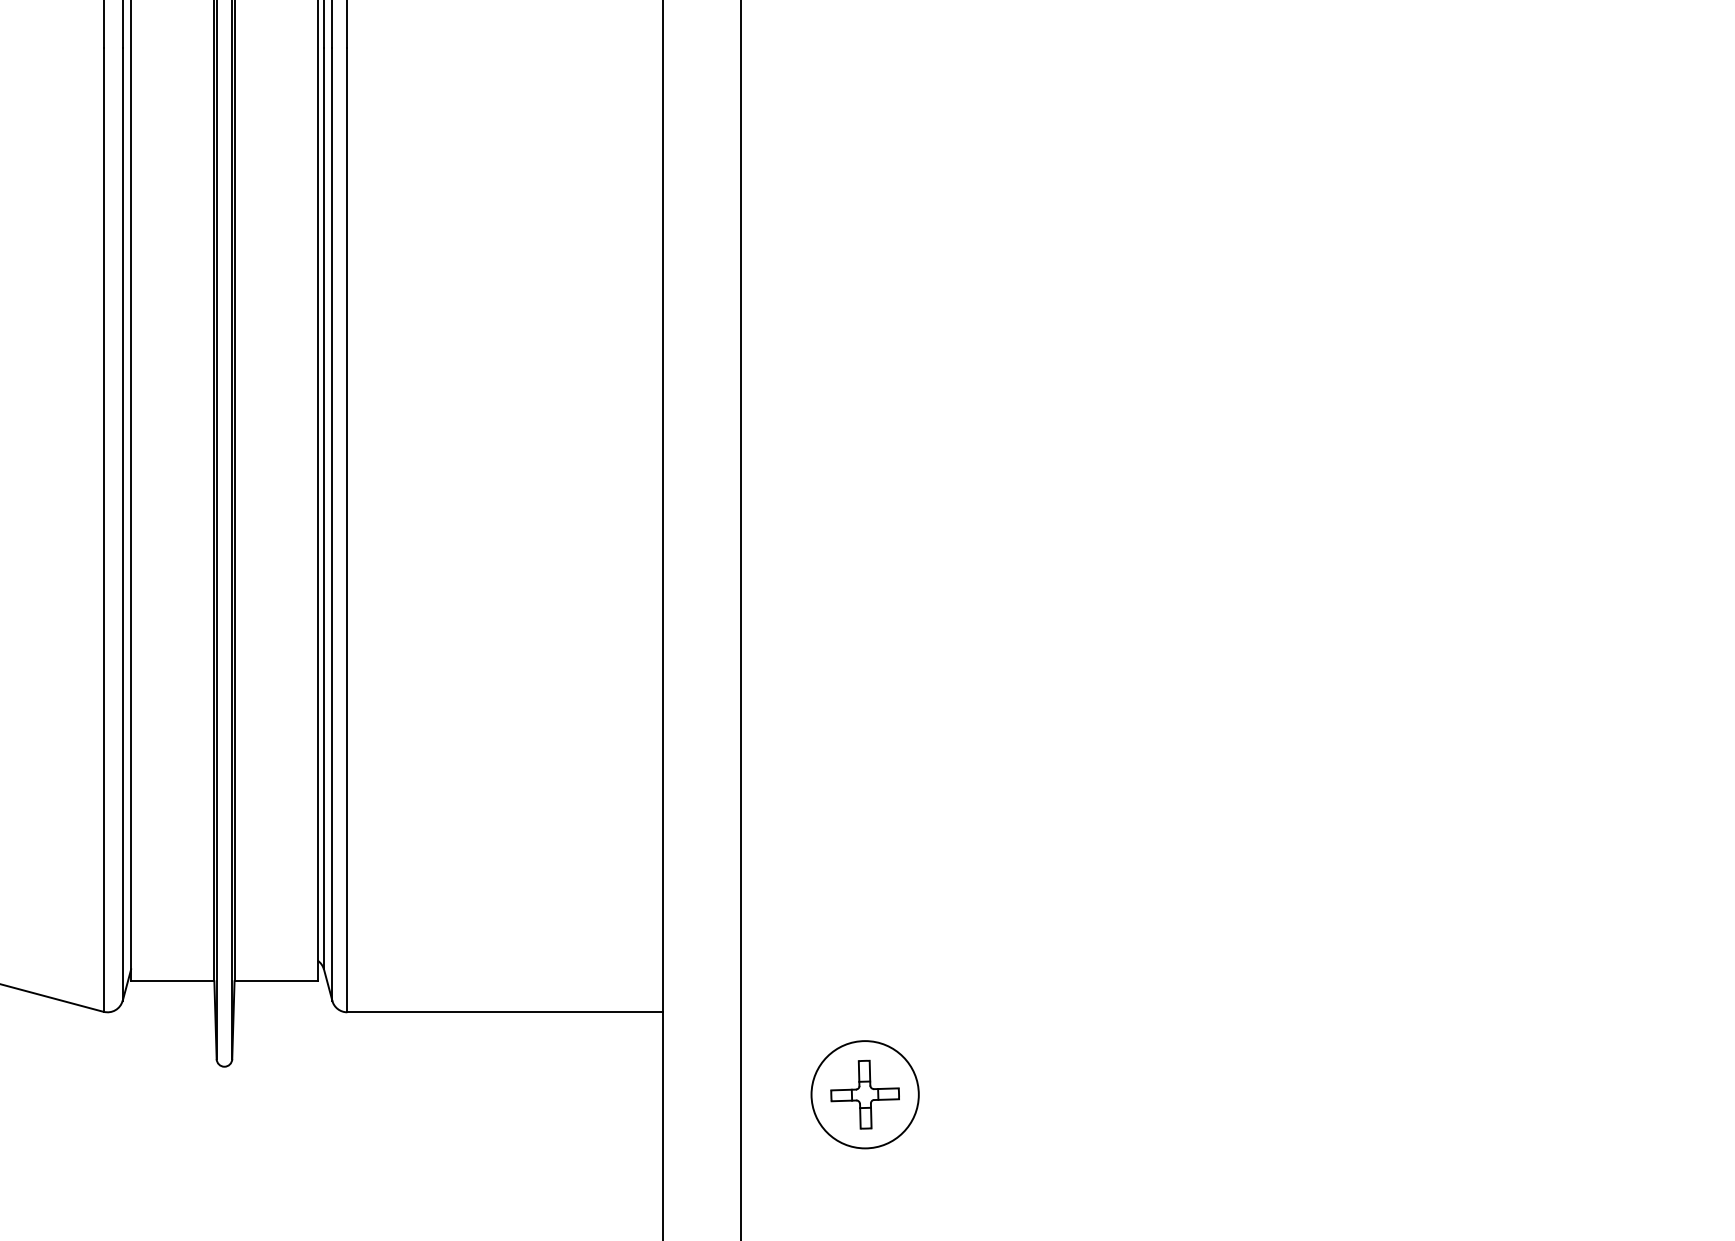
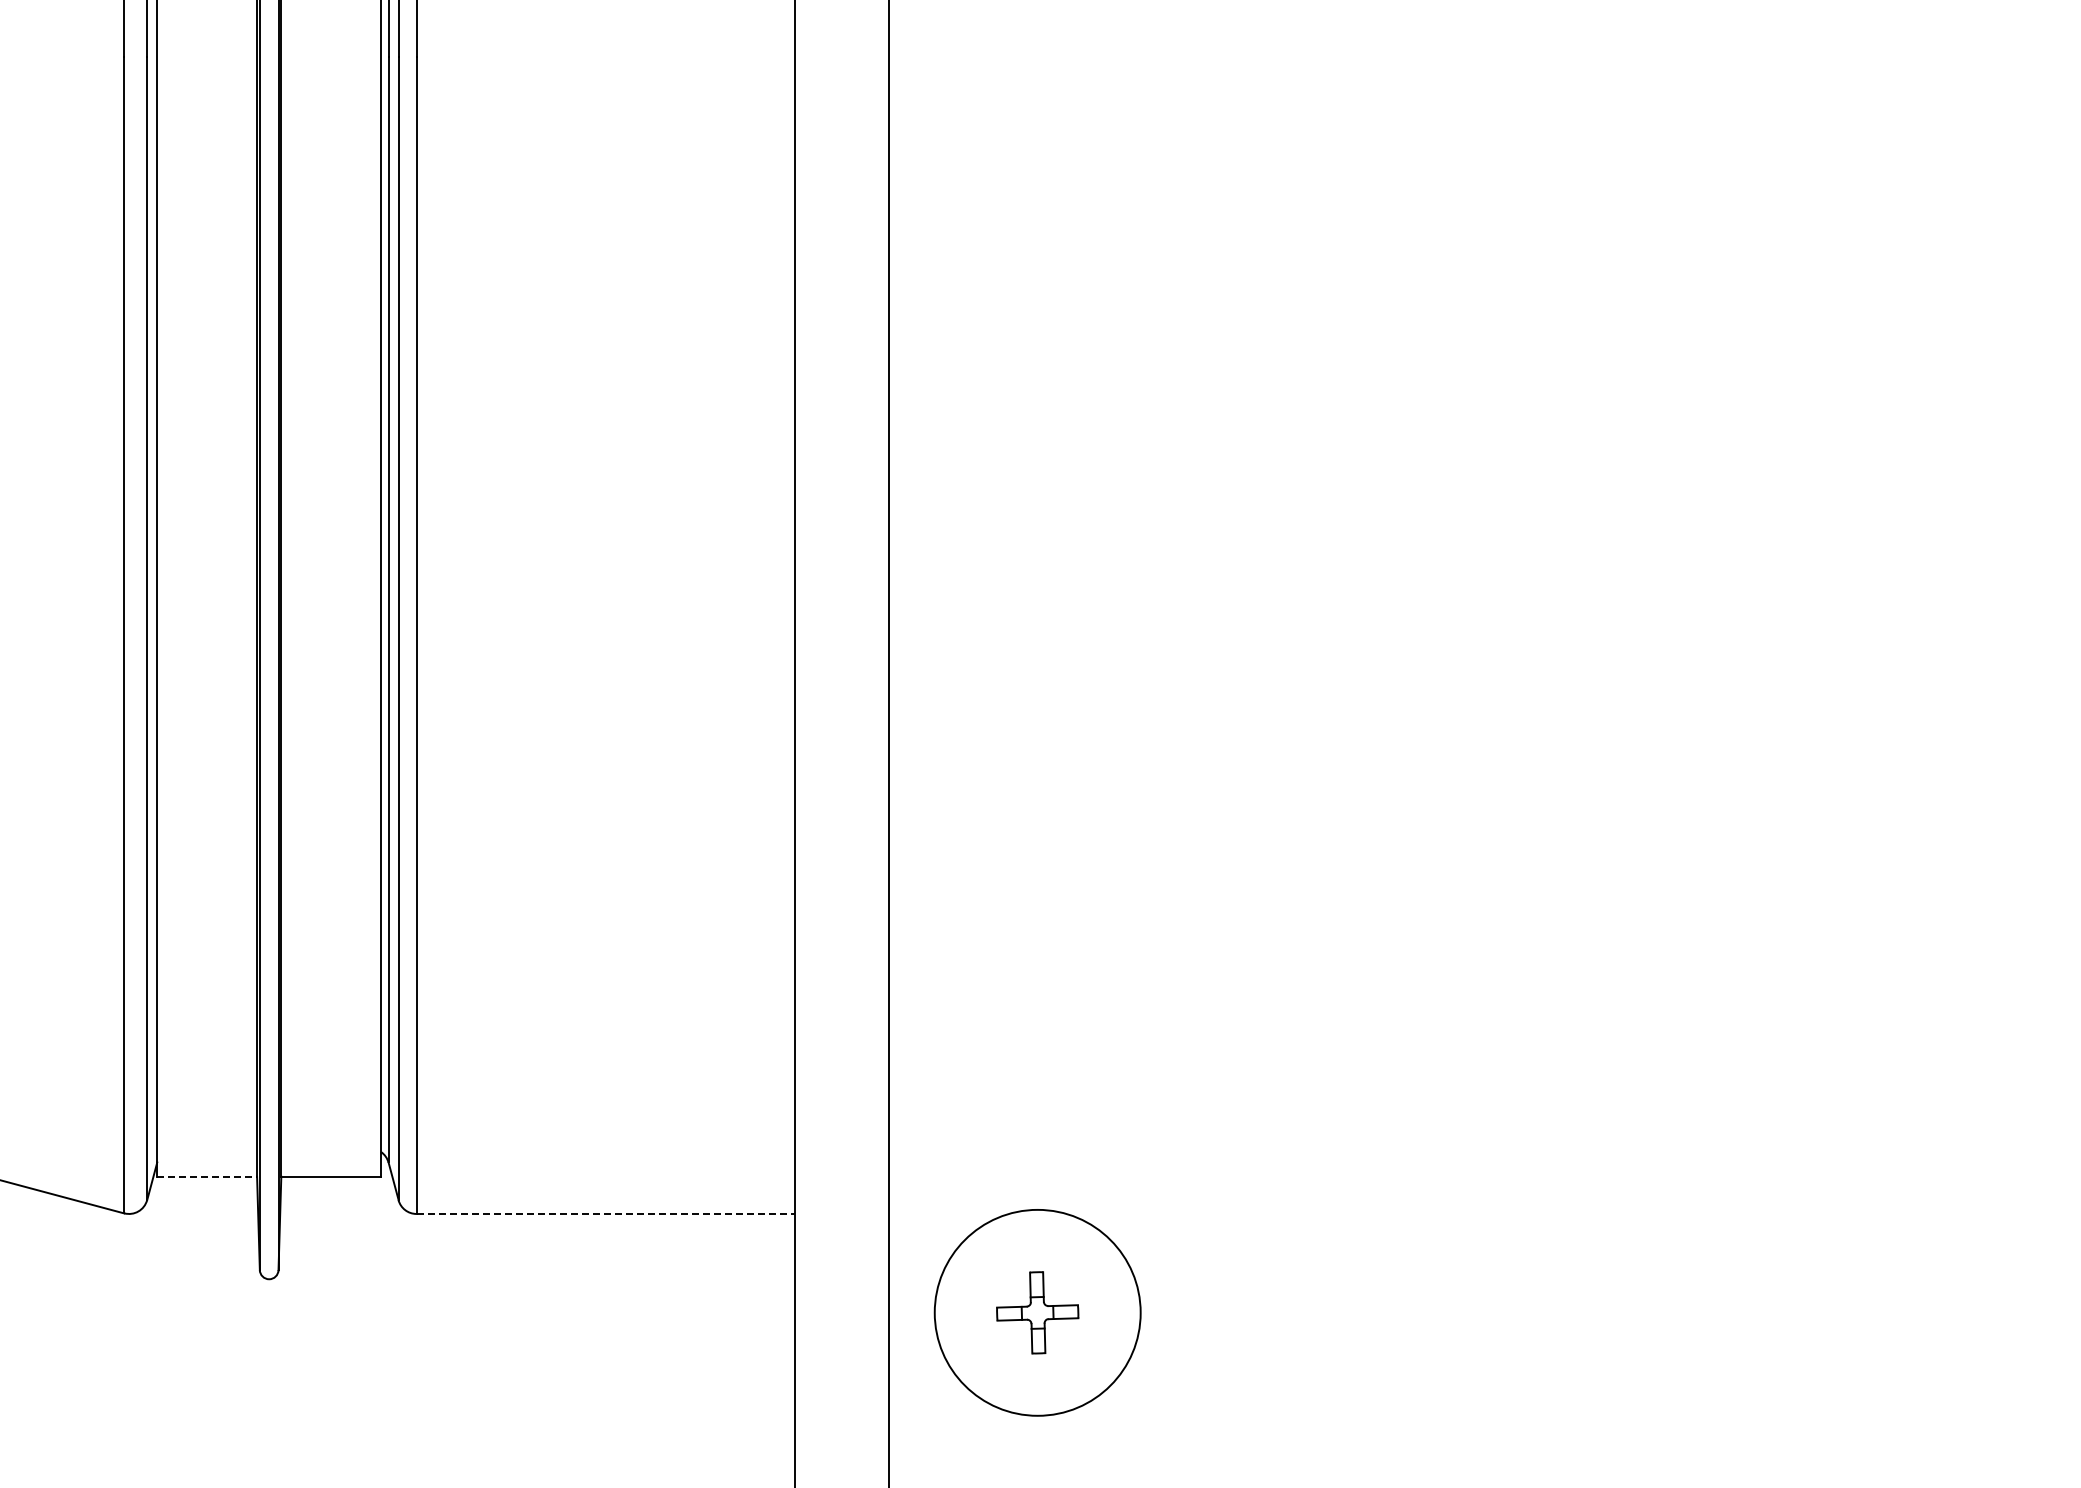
line: (173, 981) -> (207, 1176), solid -> dashed
line: (505, 1011) -> (606, 1213), solid -> dashed
circle: (864, 1094) -> (1037, 1312), size x1.6

